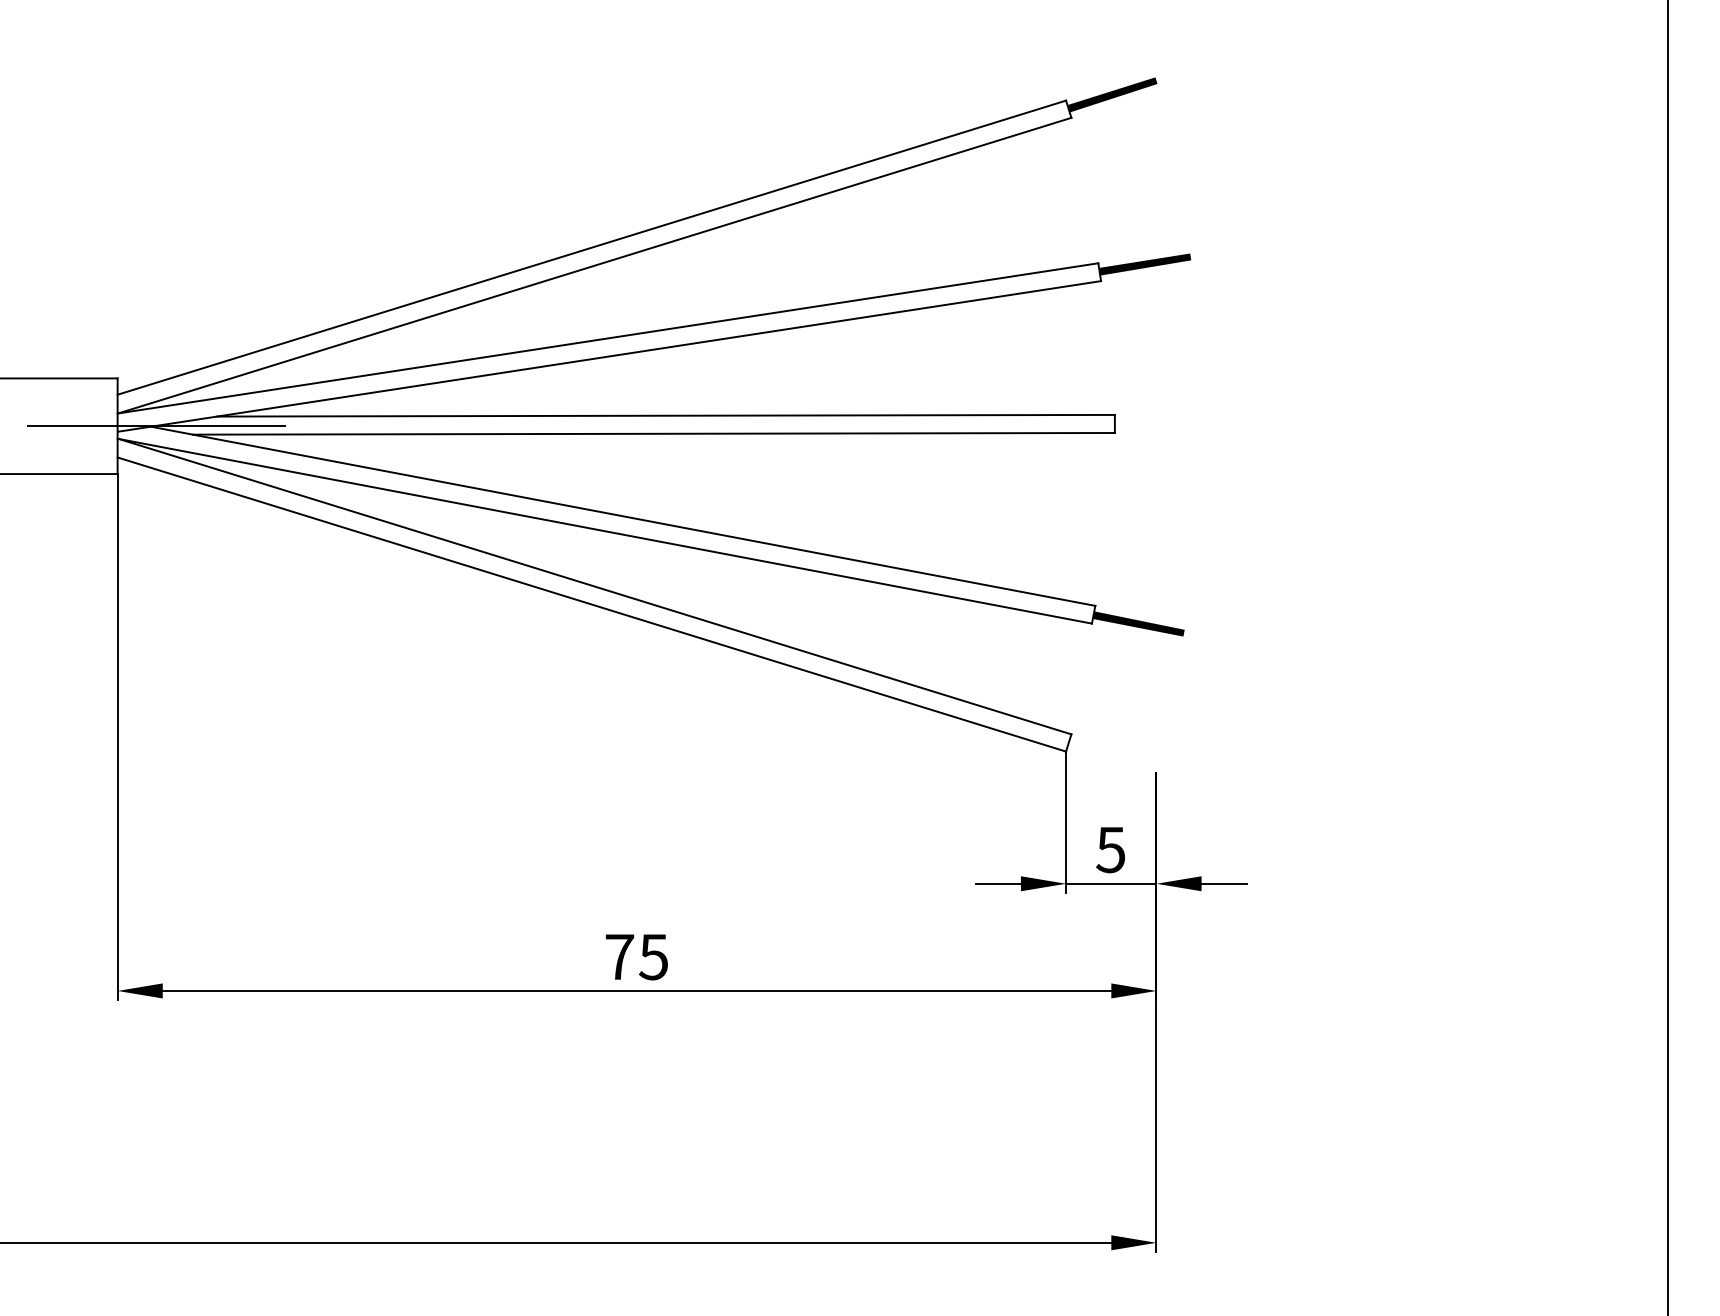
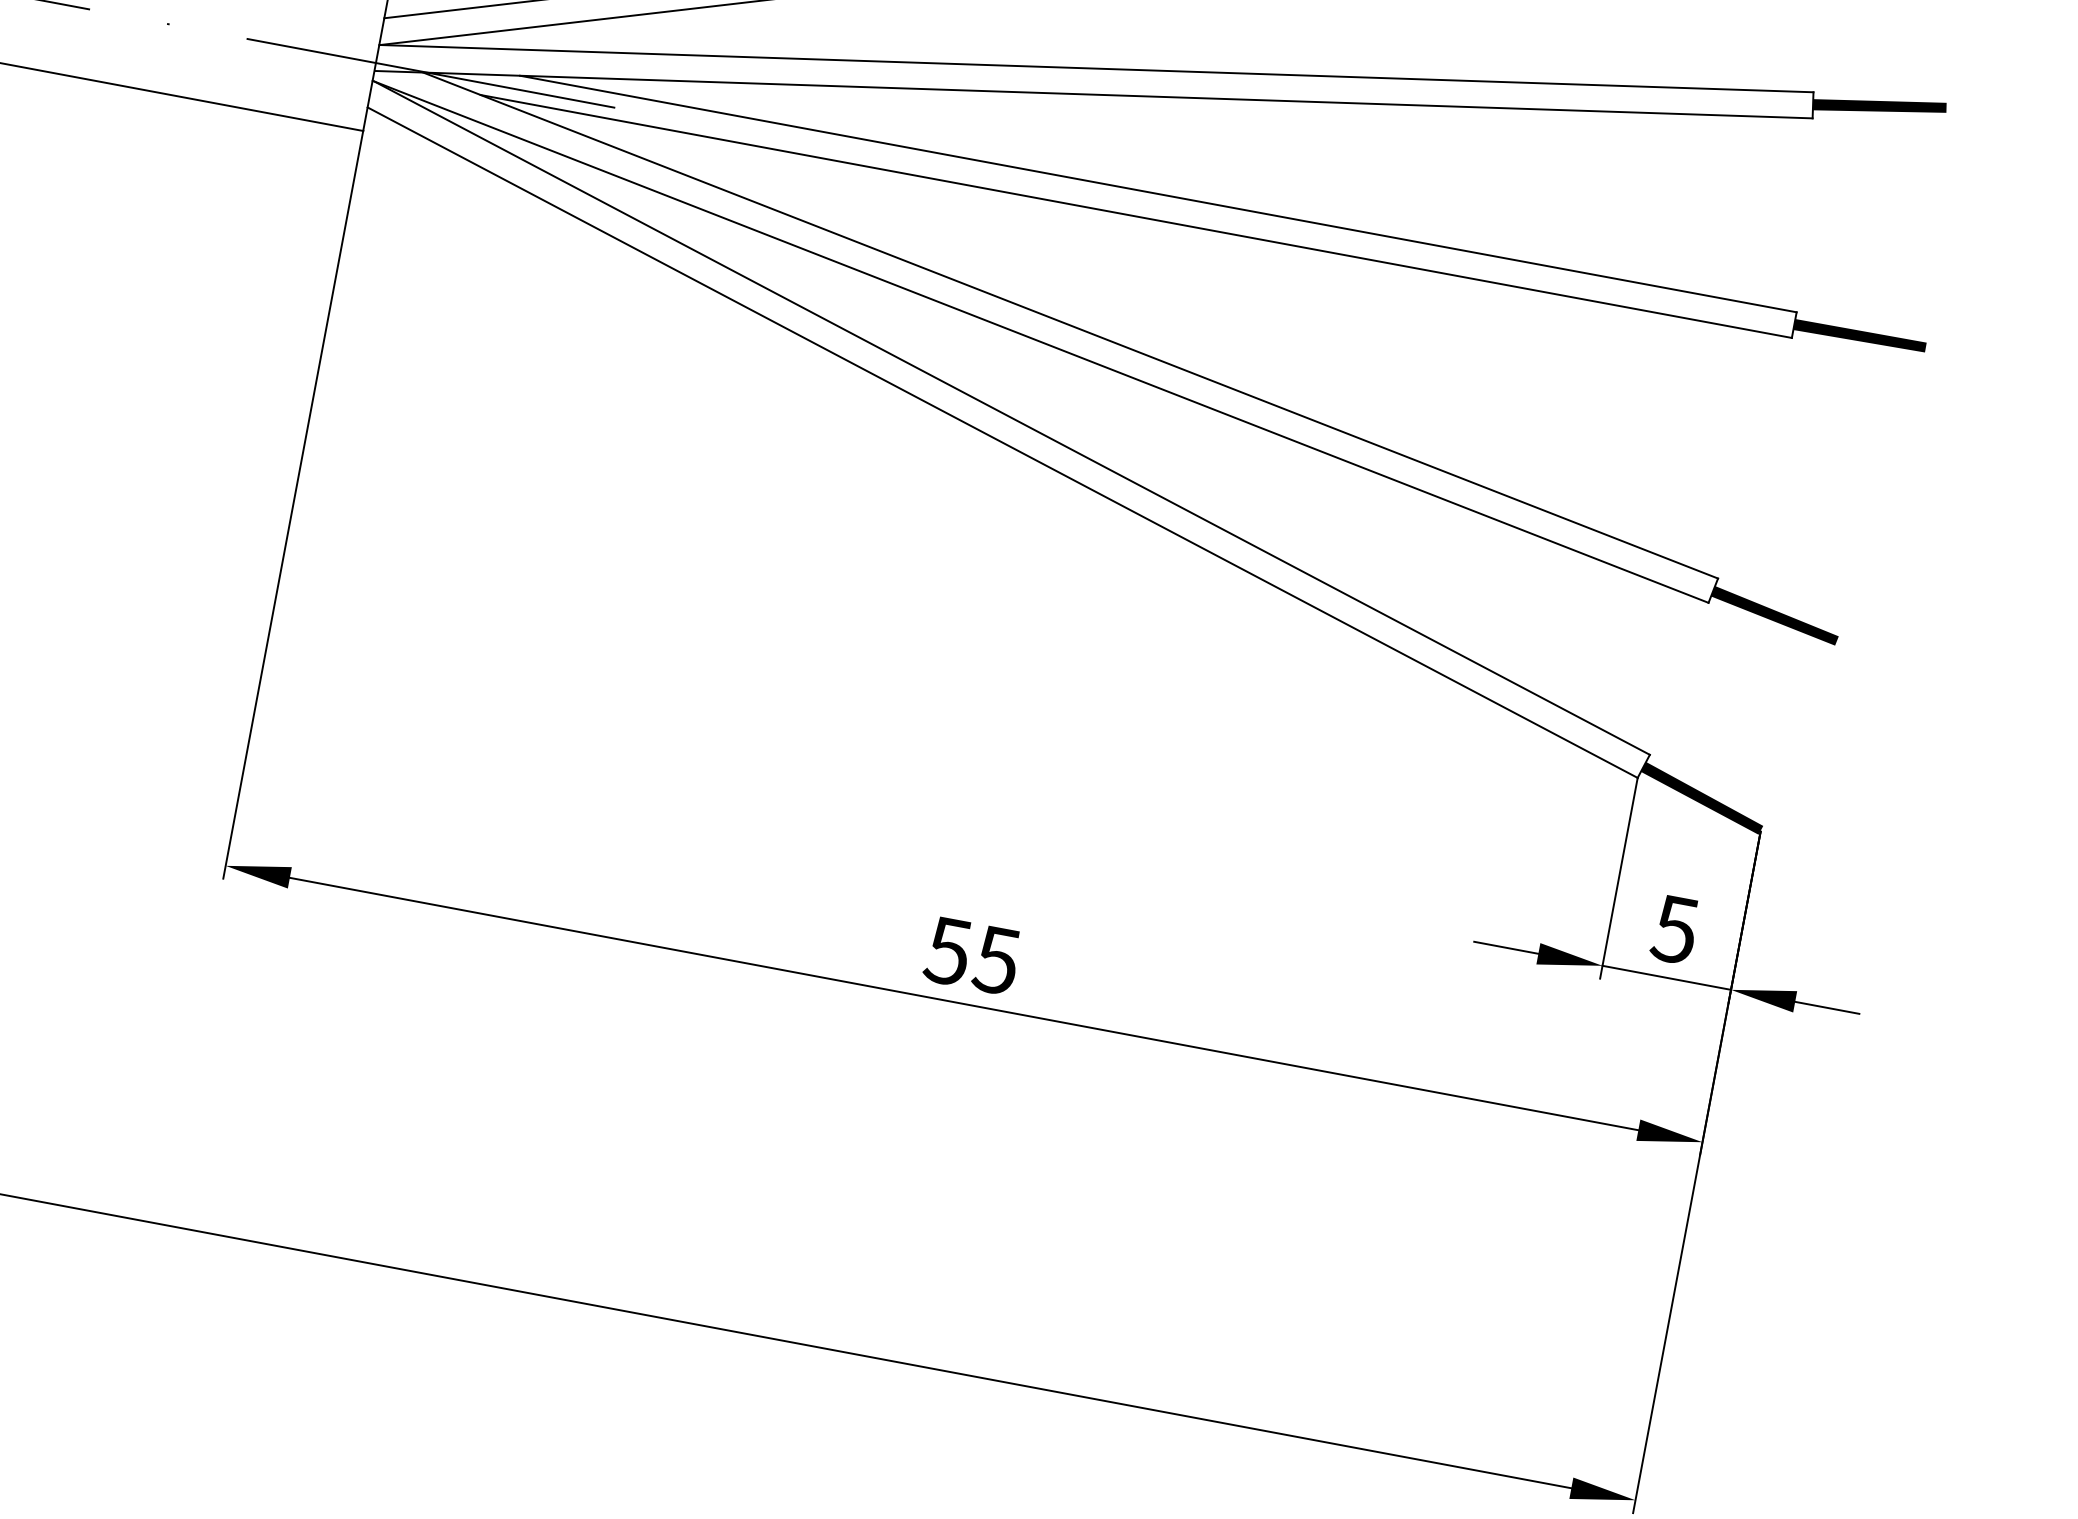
fill: (1160, 423) -> (1859, 336), added
fill: (1112, 756) -> (1702, 797), added
text: (619, 957) -> (948, 951), 75 -> 55

